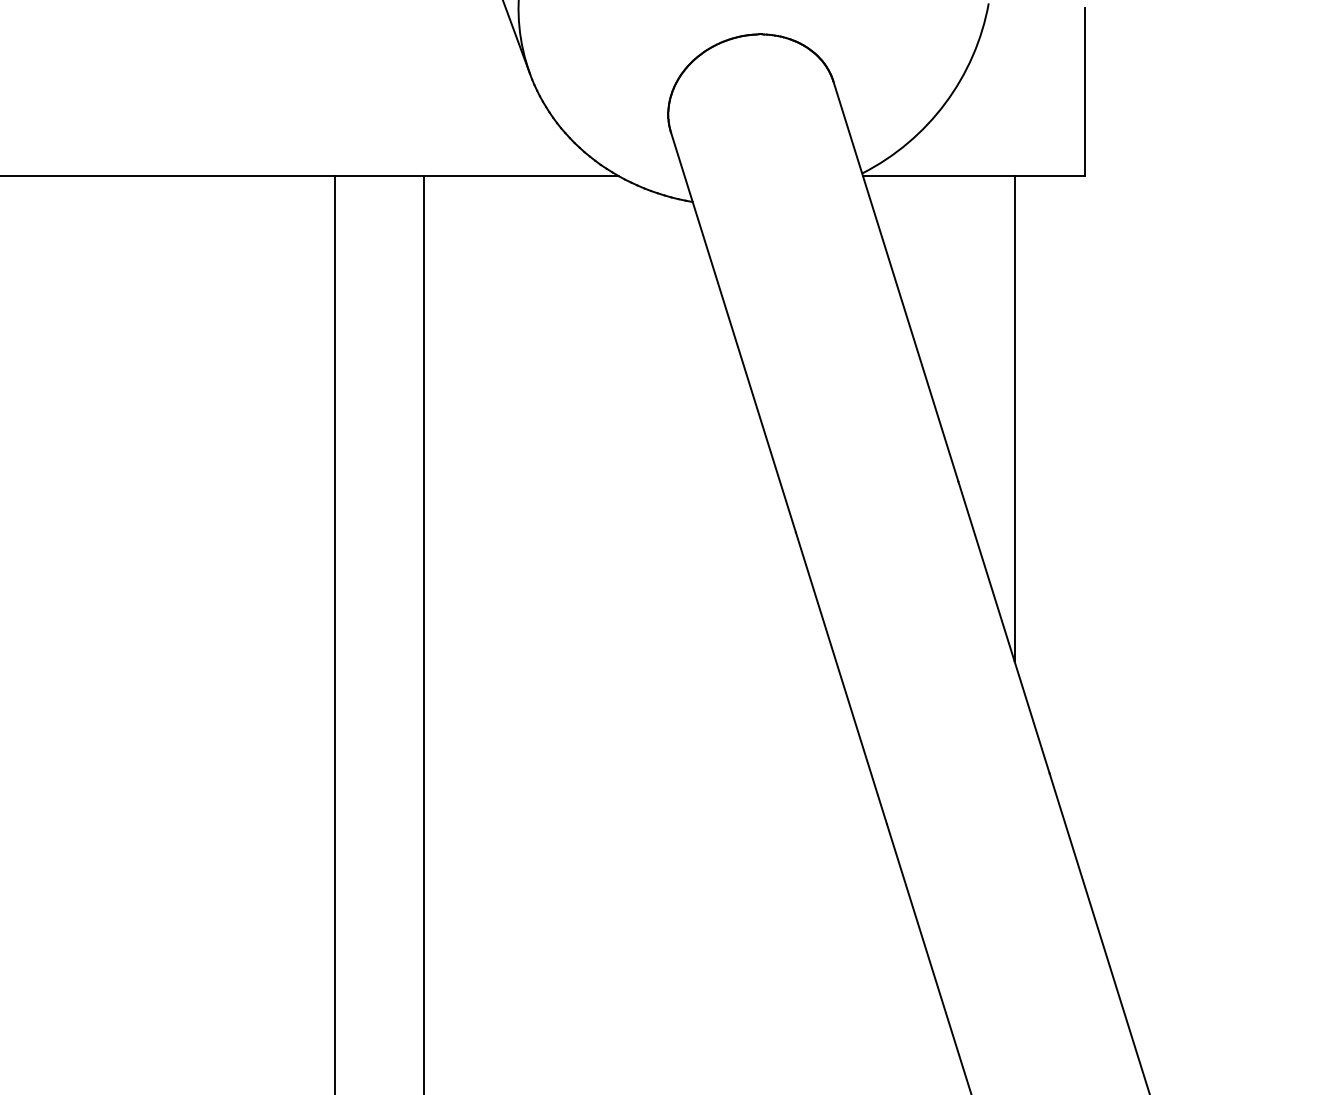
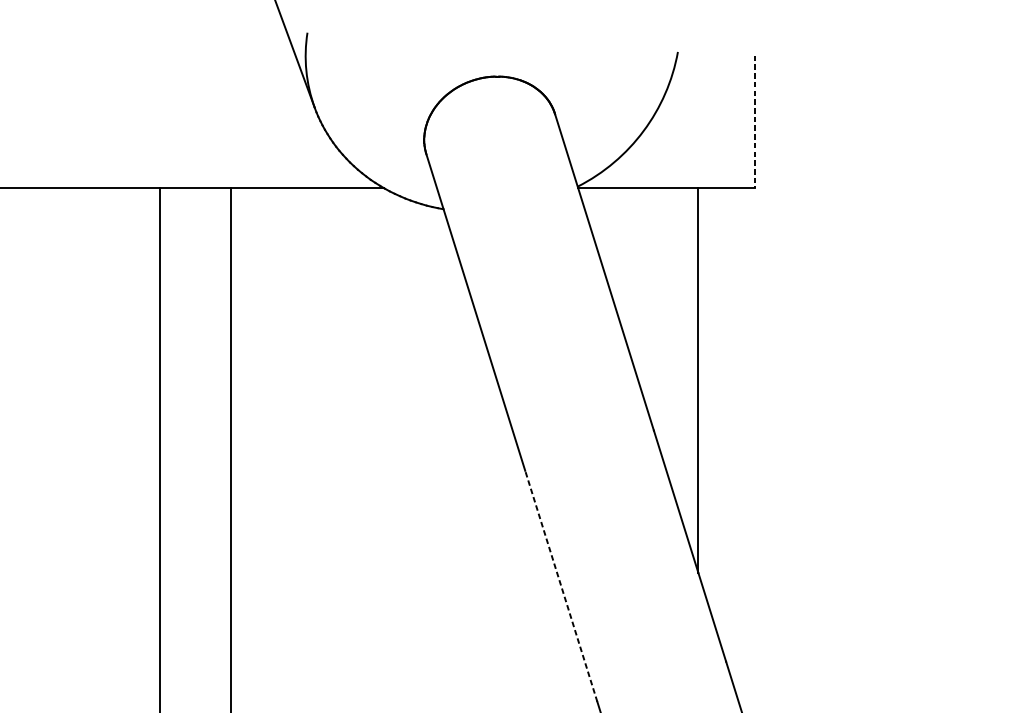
line: (1085, 91) -> (754, 121), solid -> dashed
line: (841, 678) -> (561, 586), solid -> dashed

